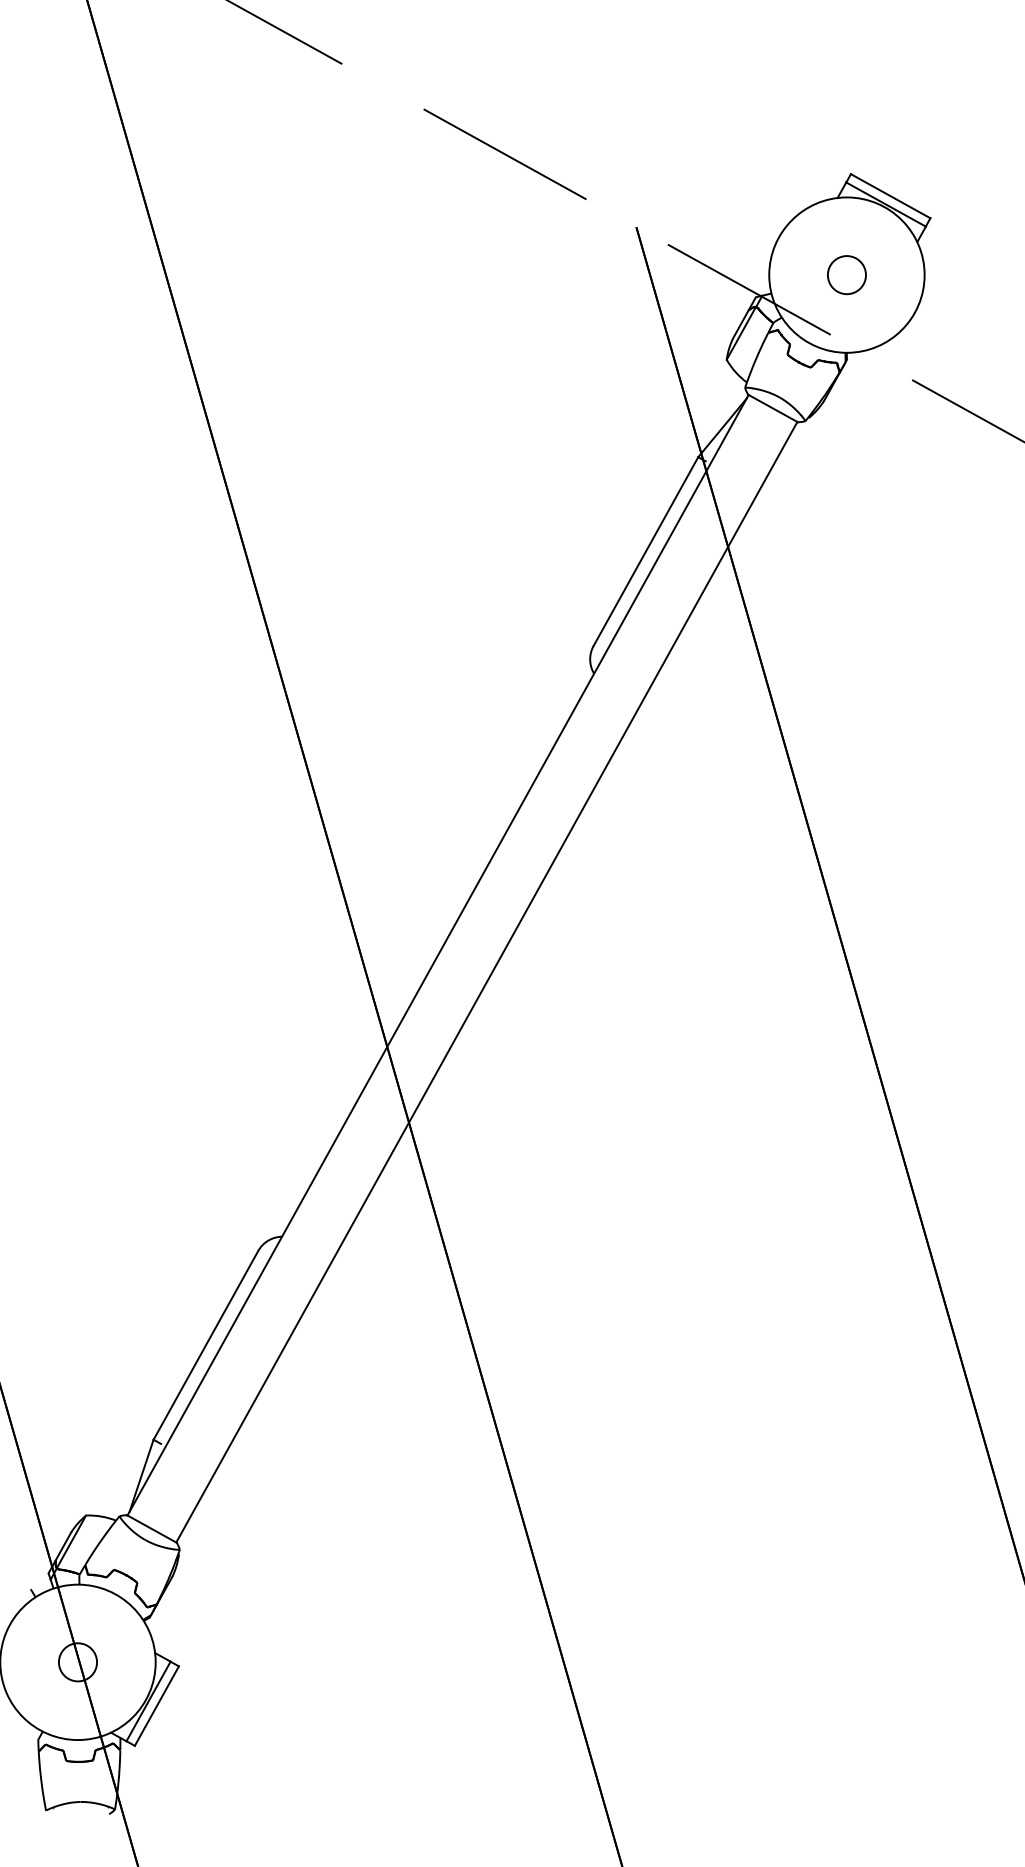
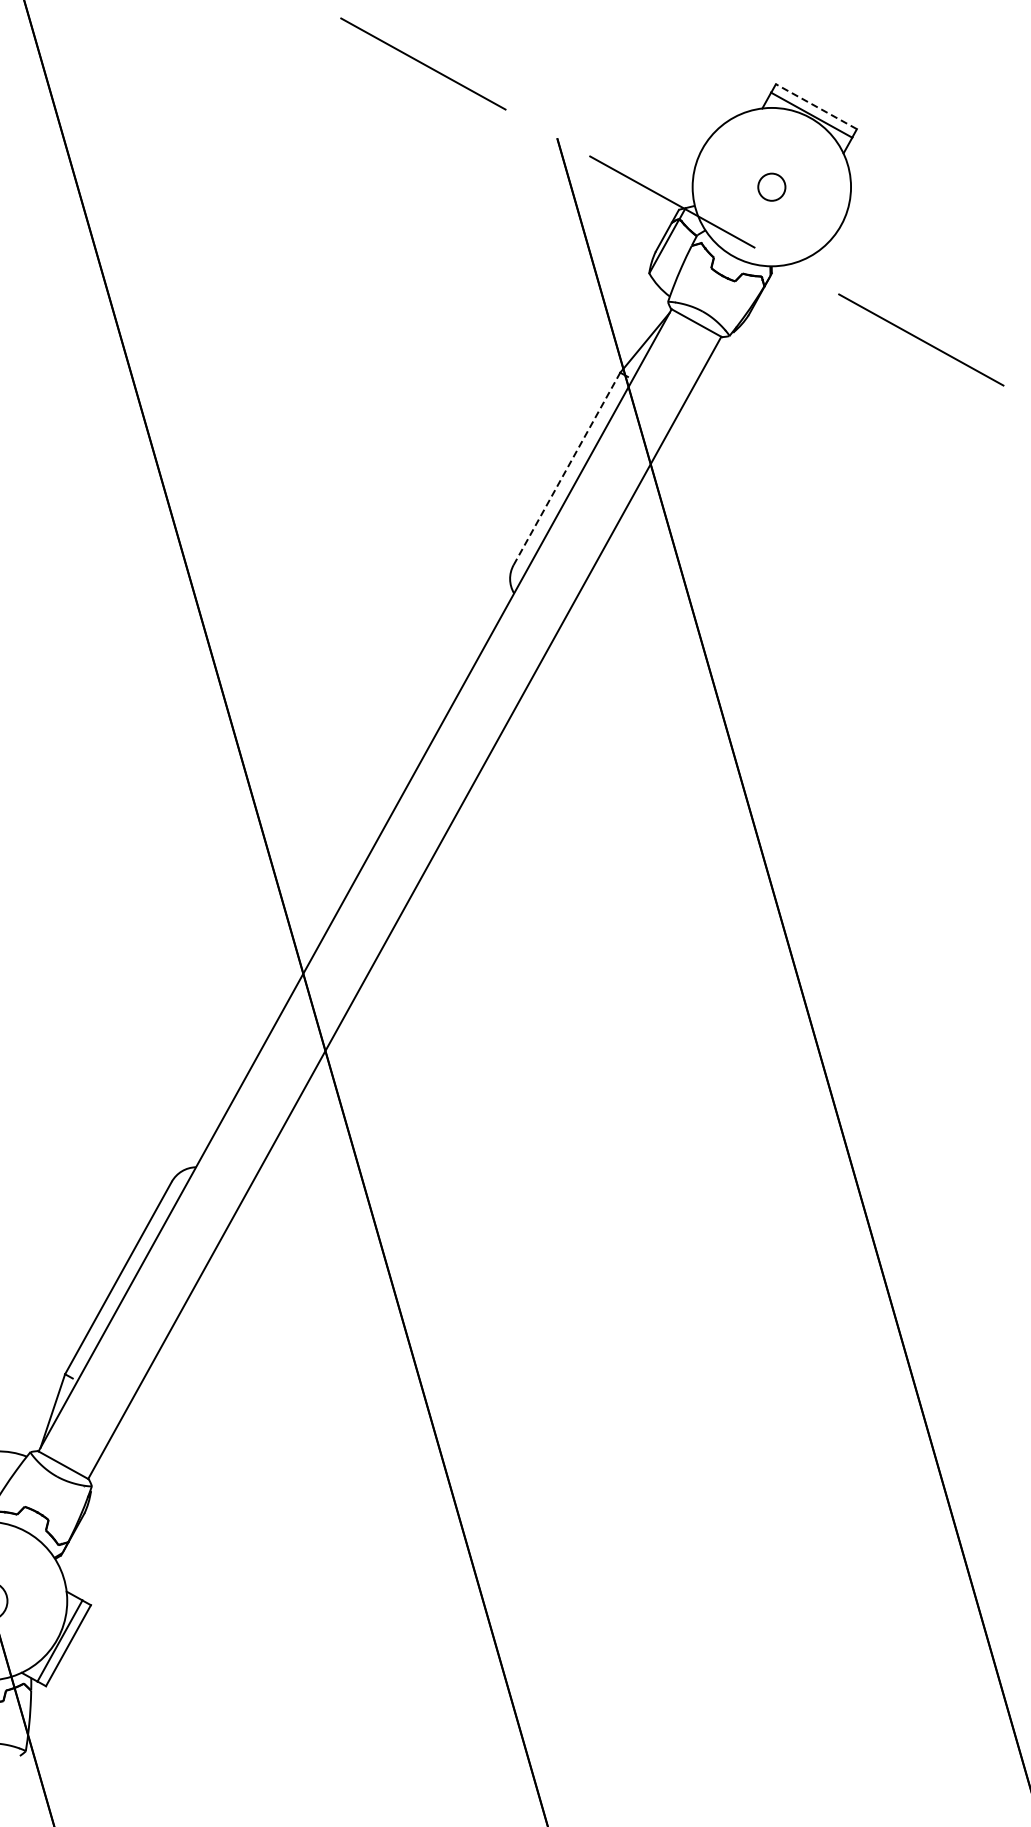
line: (890, 195) -> (816, 105), solid -> dashed
circle: (846, 275) -> (771, 187), size x0.7
line: (645, 551) -> (566, 468), solid -> dashed

